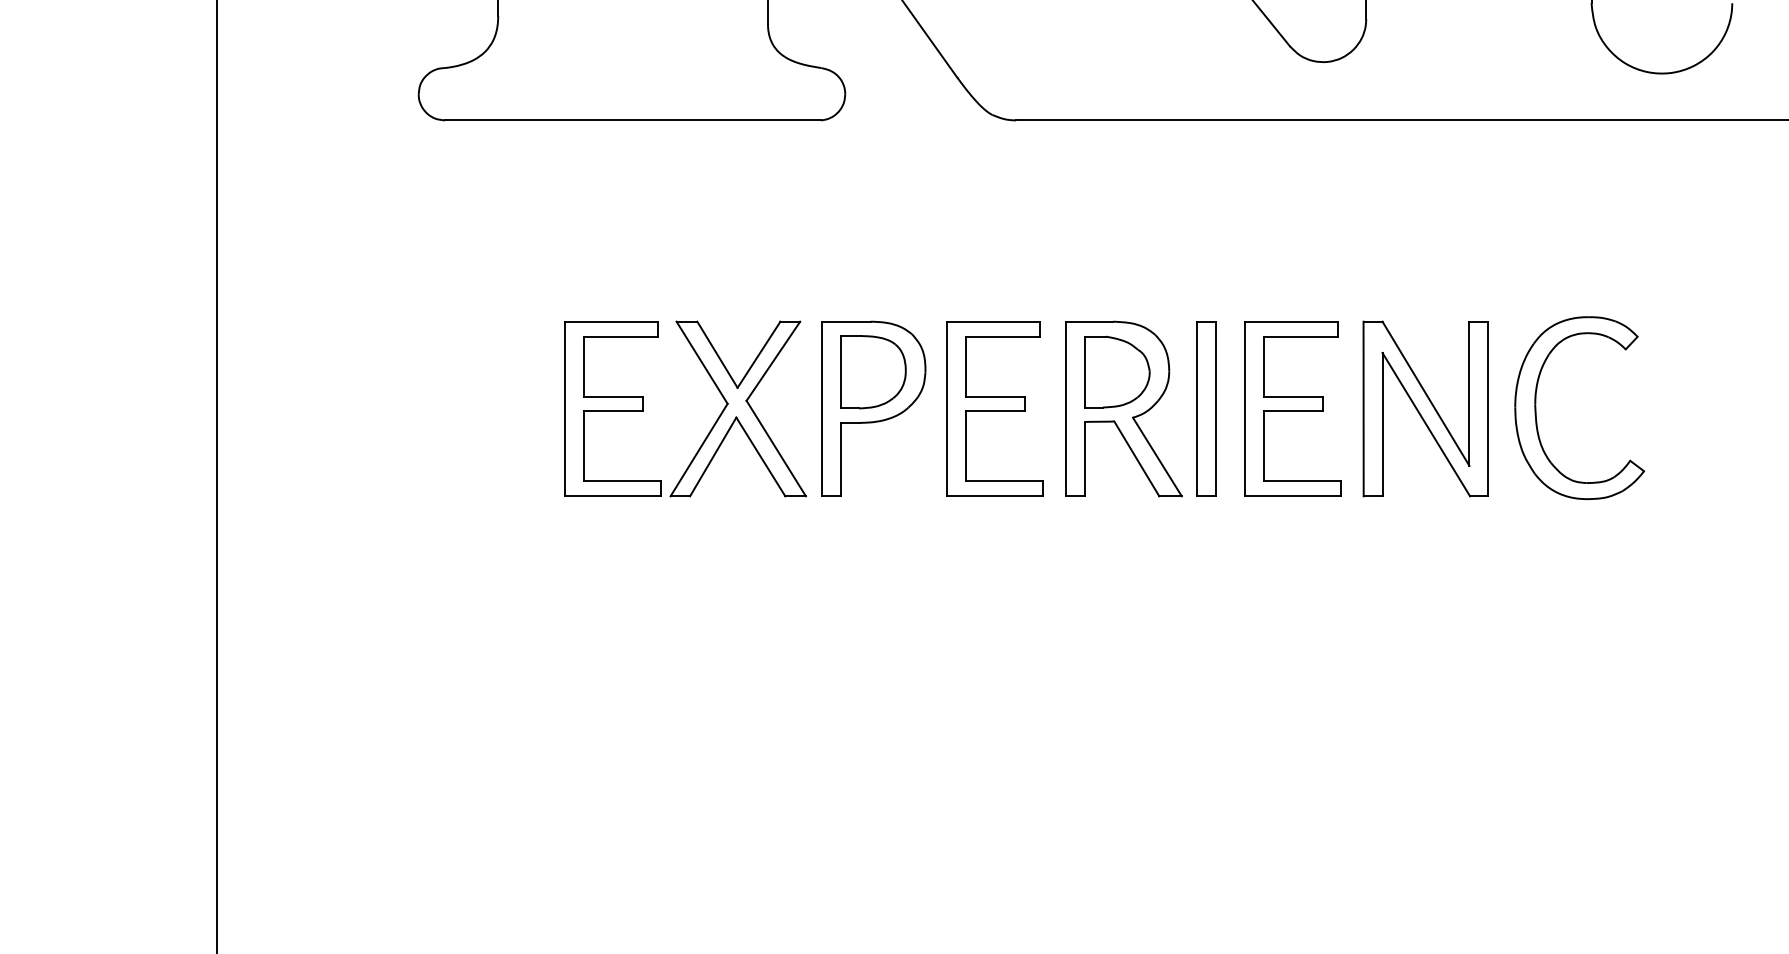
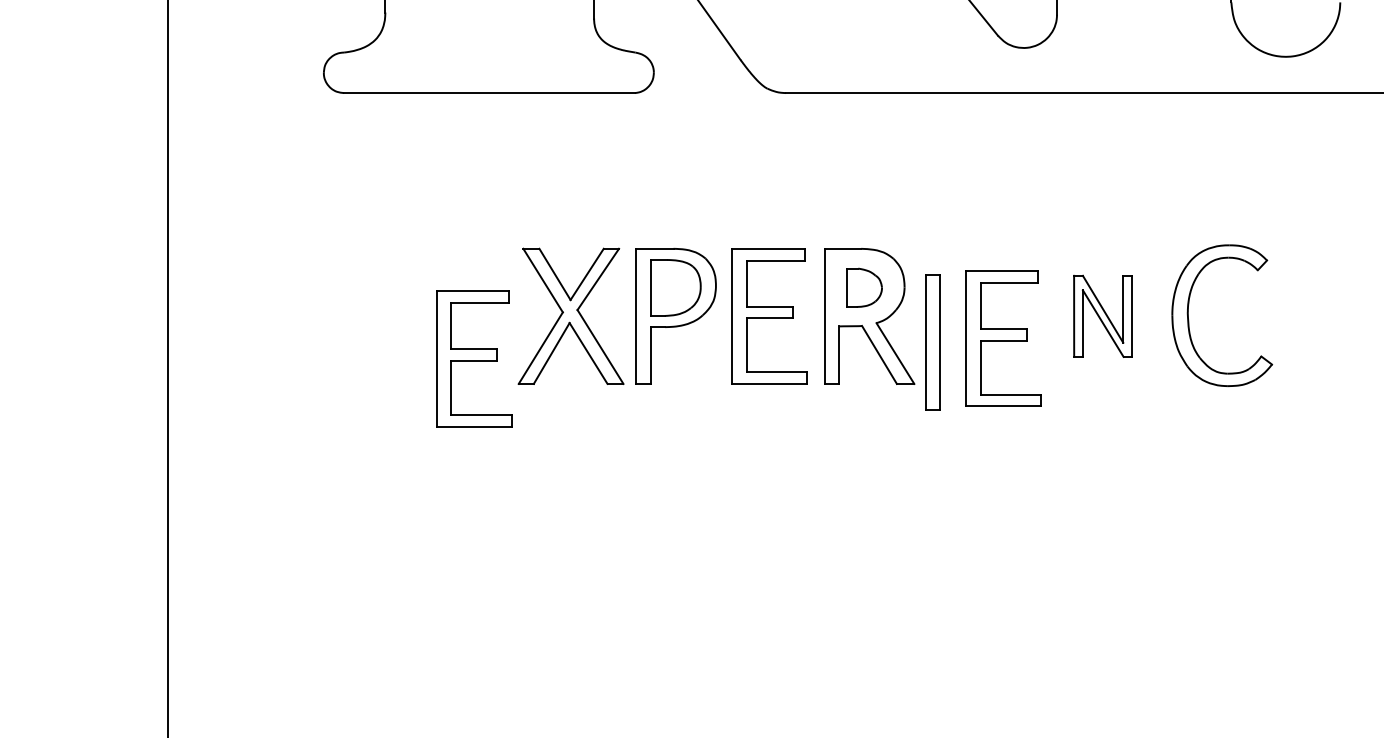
part: (1117, 371) -> (864, 287), size x0.7
part: (612, 408) -> (473, 358), moved
part: (1206, 408) -> (933, 342), moved
part: (1292, 408) -> (1003, 338), moved
part: (1425, 408) -> (1102, 315), size x0.6

